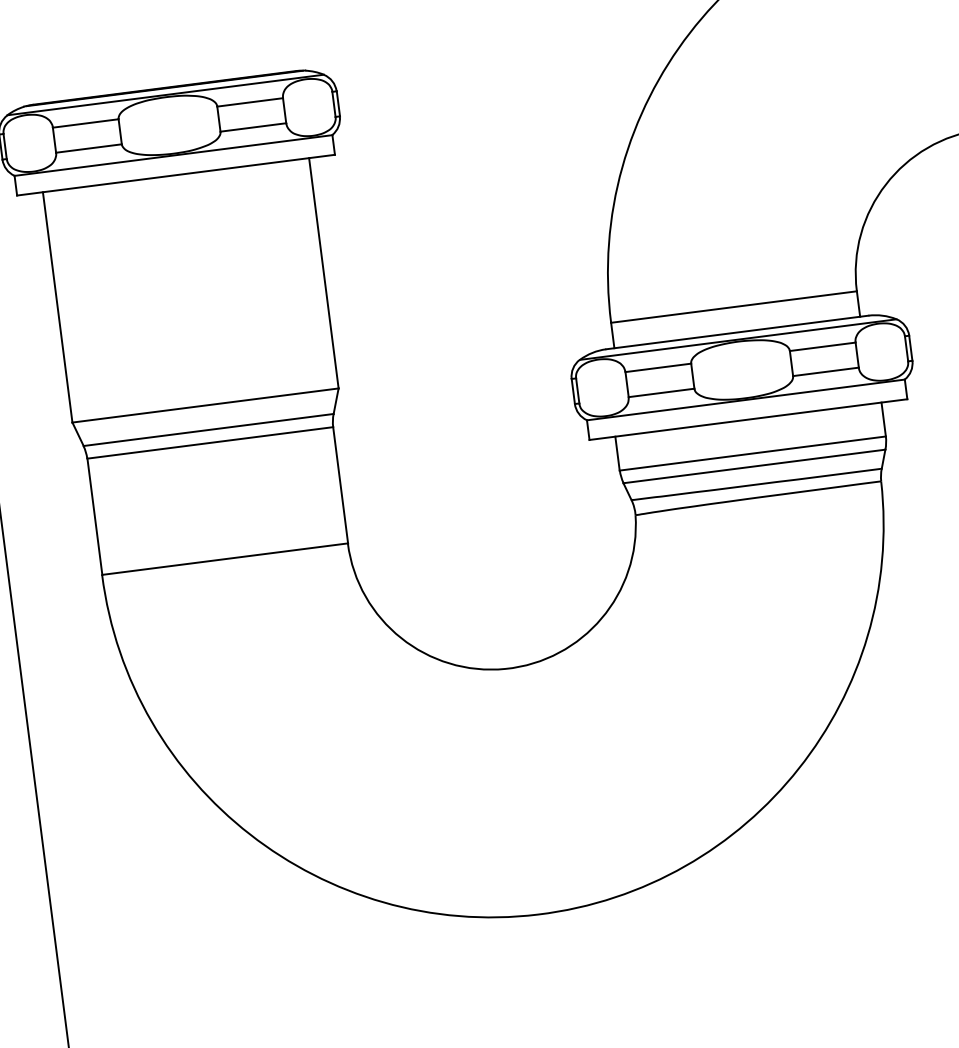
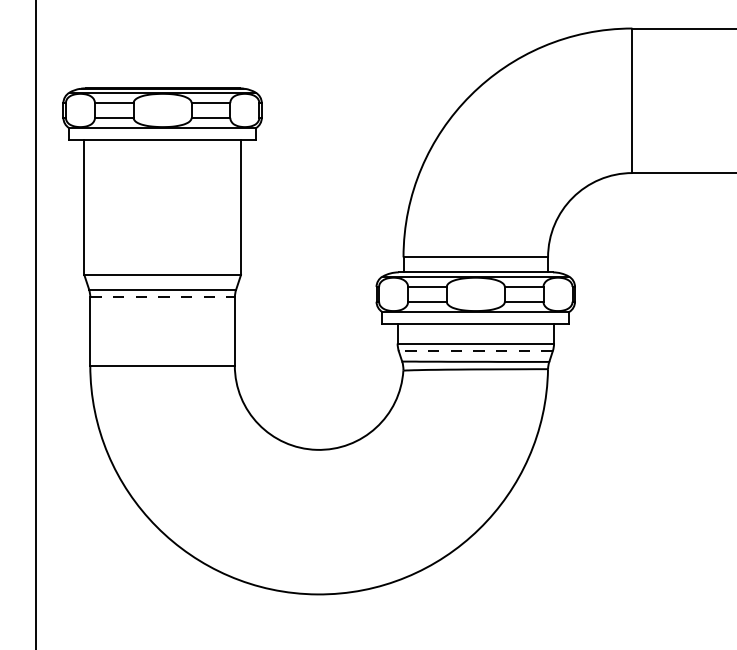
line: (211, 443) -> (163, 297), solid -> dashed
line: (754, 467) -> (475, 351), solid -> dashed

